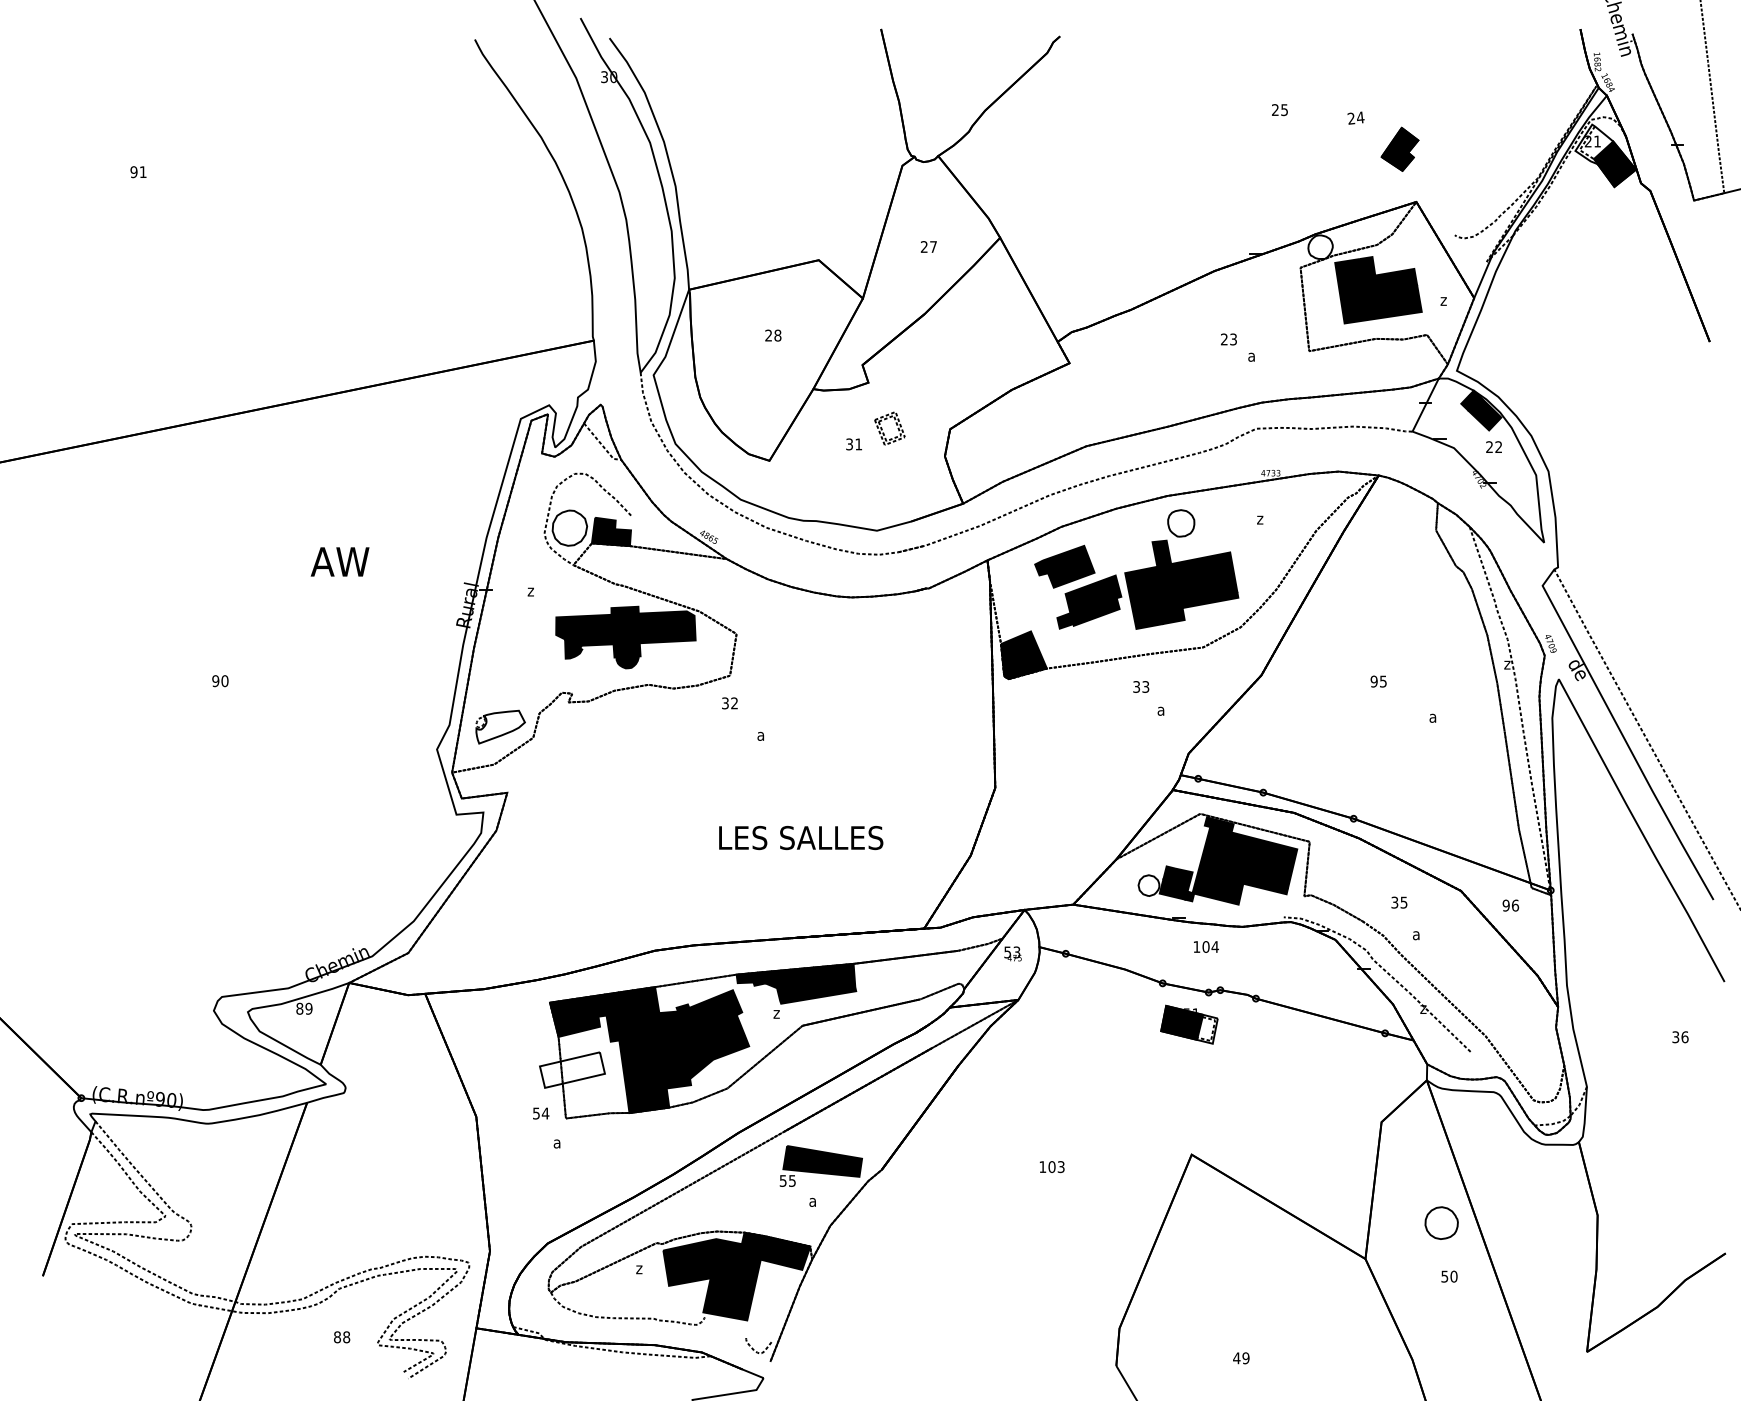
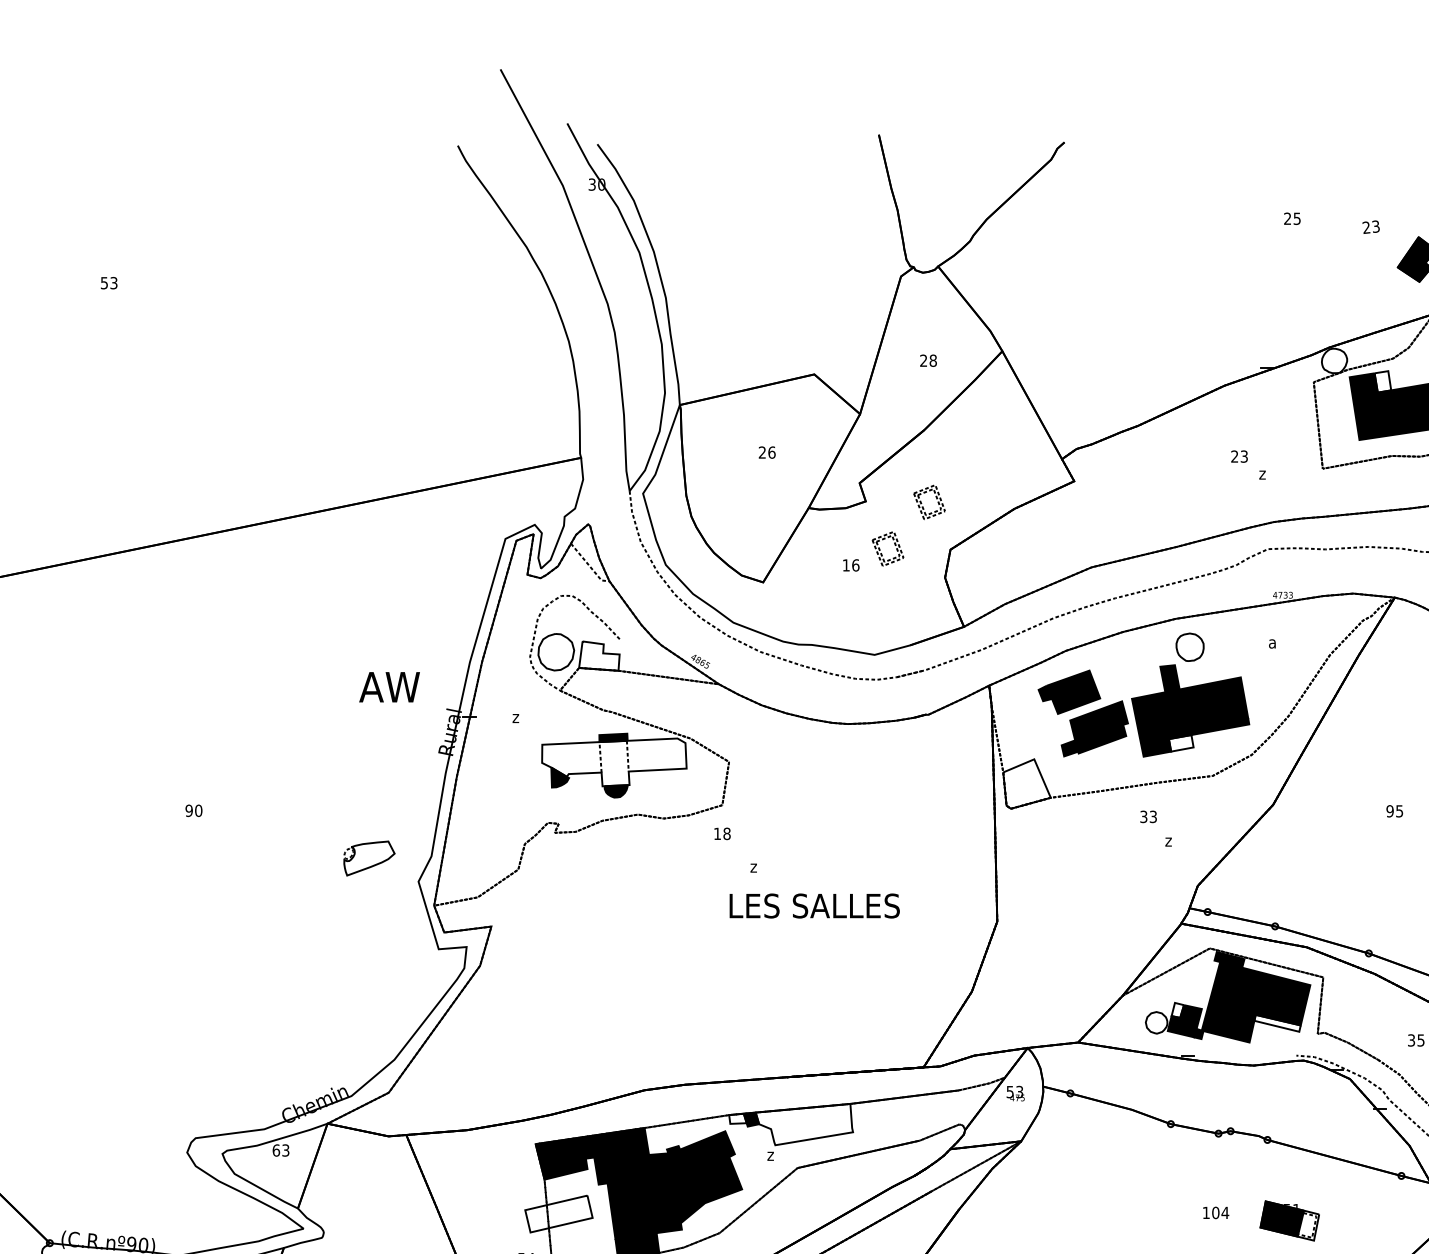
text: (1360, 117) -> (1375, 226), 24 -> 23
text: (138, 172) -> (109, 283), 91 -> 53
text: (933, 246) -> (933, 360), 27 -> 28
fill: (1367, 267) -> (1383, 381), removed
text: (777, 335) -> (771, 452), 28 -> 26
text: (1251, 356) -> (1262, 474), a -> z
part: (922, 383) -> (921, 502), added
text: (854, 444) -> (851, 565), 31 -> 16
text: (1260, 519) -> (1272, 643), z -> a
fill: (611, 531) -> (599, 655), removed
text: (339, 561) -> (388, 686), moved
fill: (1172, 616) -> (1181, 743), removed
fill: (625, 634) -> (613, 762), removed
fill: (1023, 655) -> (1026, 784), removed
text: (730, 703) -> (722, 833), 32 -> 18
text: (1160, 710) -> (1168, 841), a -> z
part: (500, 726) -> (369, 857), moved
text: (760, 735) -> (753, 867), a -> z
text: (801, 837) -> (815, 905), moved
fill: (1169, 873) -> (1177, 1010), removed
fill: (1265, 885) -> (1277, 1022), removed
text: (1206, 946) -> (1216, 1212), moved
fill: (744, 978) -> (737, 1119), removed
fill: (809, 983) -> (804, 1124), removed
text: (304, 1008) -> (281, 1150), 89 -> 63
part: (1189, 1024) -> (1289, 1220), moved

